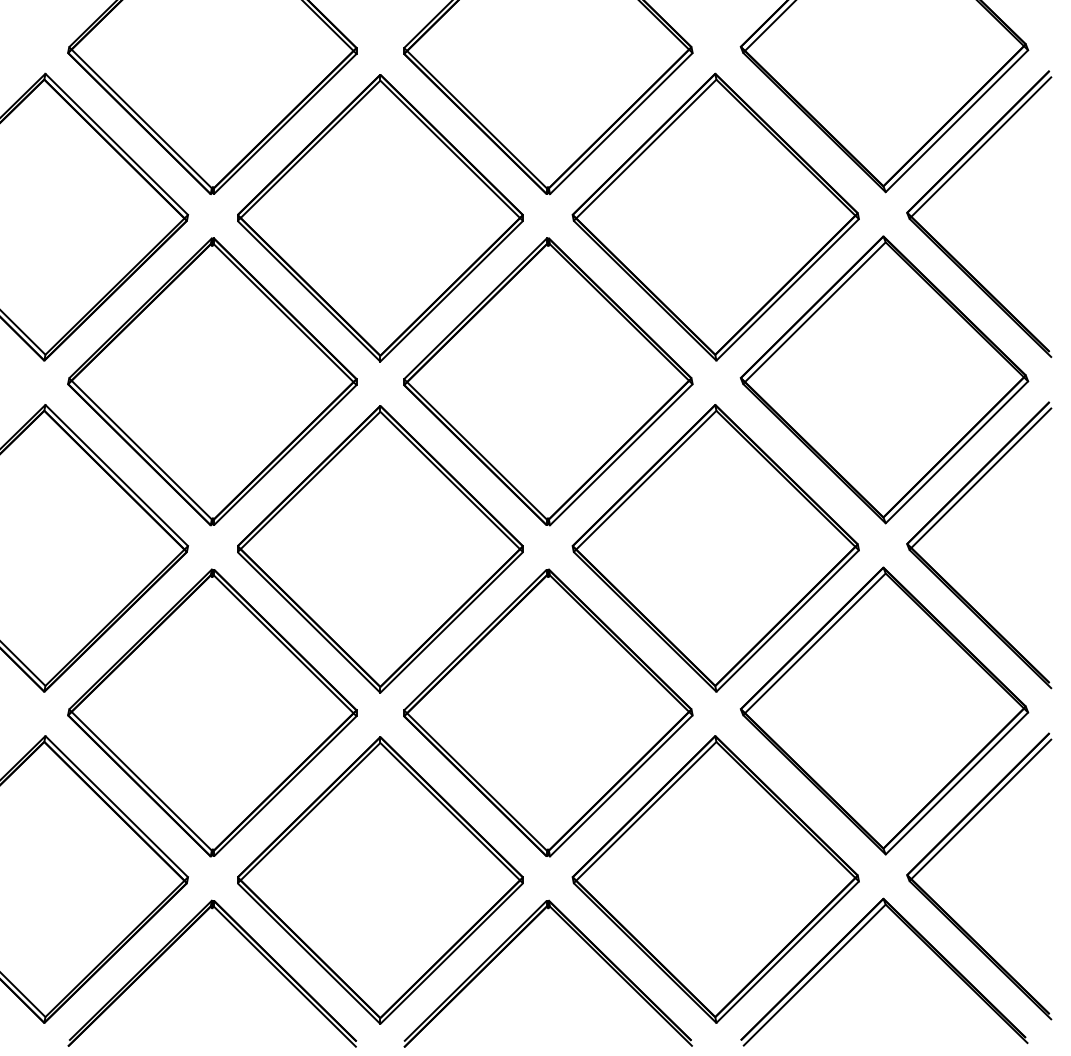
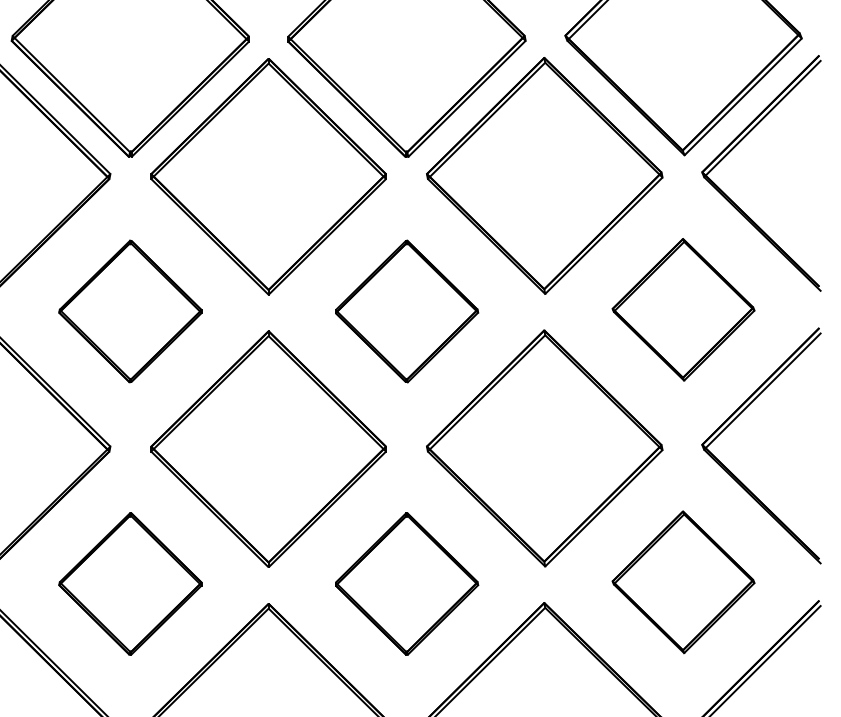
part: (884, 379) -> (683, 309), size x0.6
part: (212, 381) -> (130, 311), size x0.6
part: (548, 381) -> (407, 311), size x0.6
part: (884, 710) -> (683, 581), size x0.6
part: (212, 712) -> (130, 583), size x0.6
part: (548, 712) -> (407, 583), size x0.6

